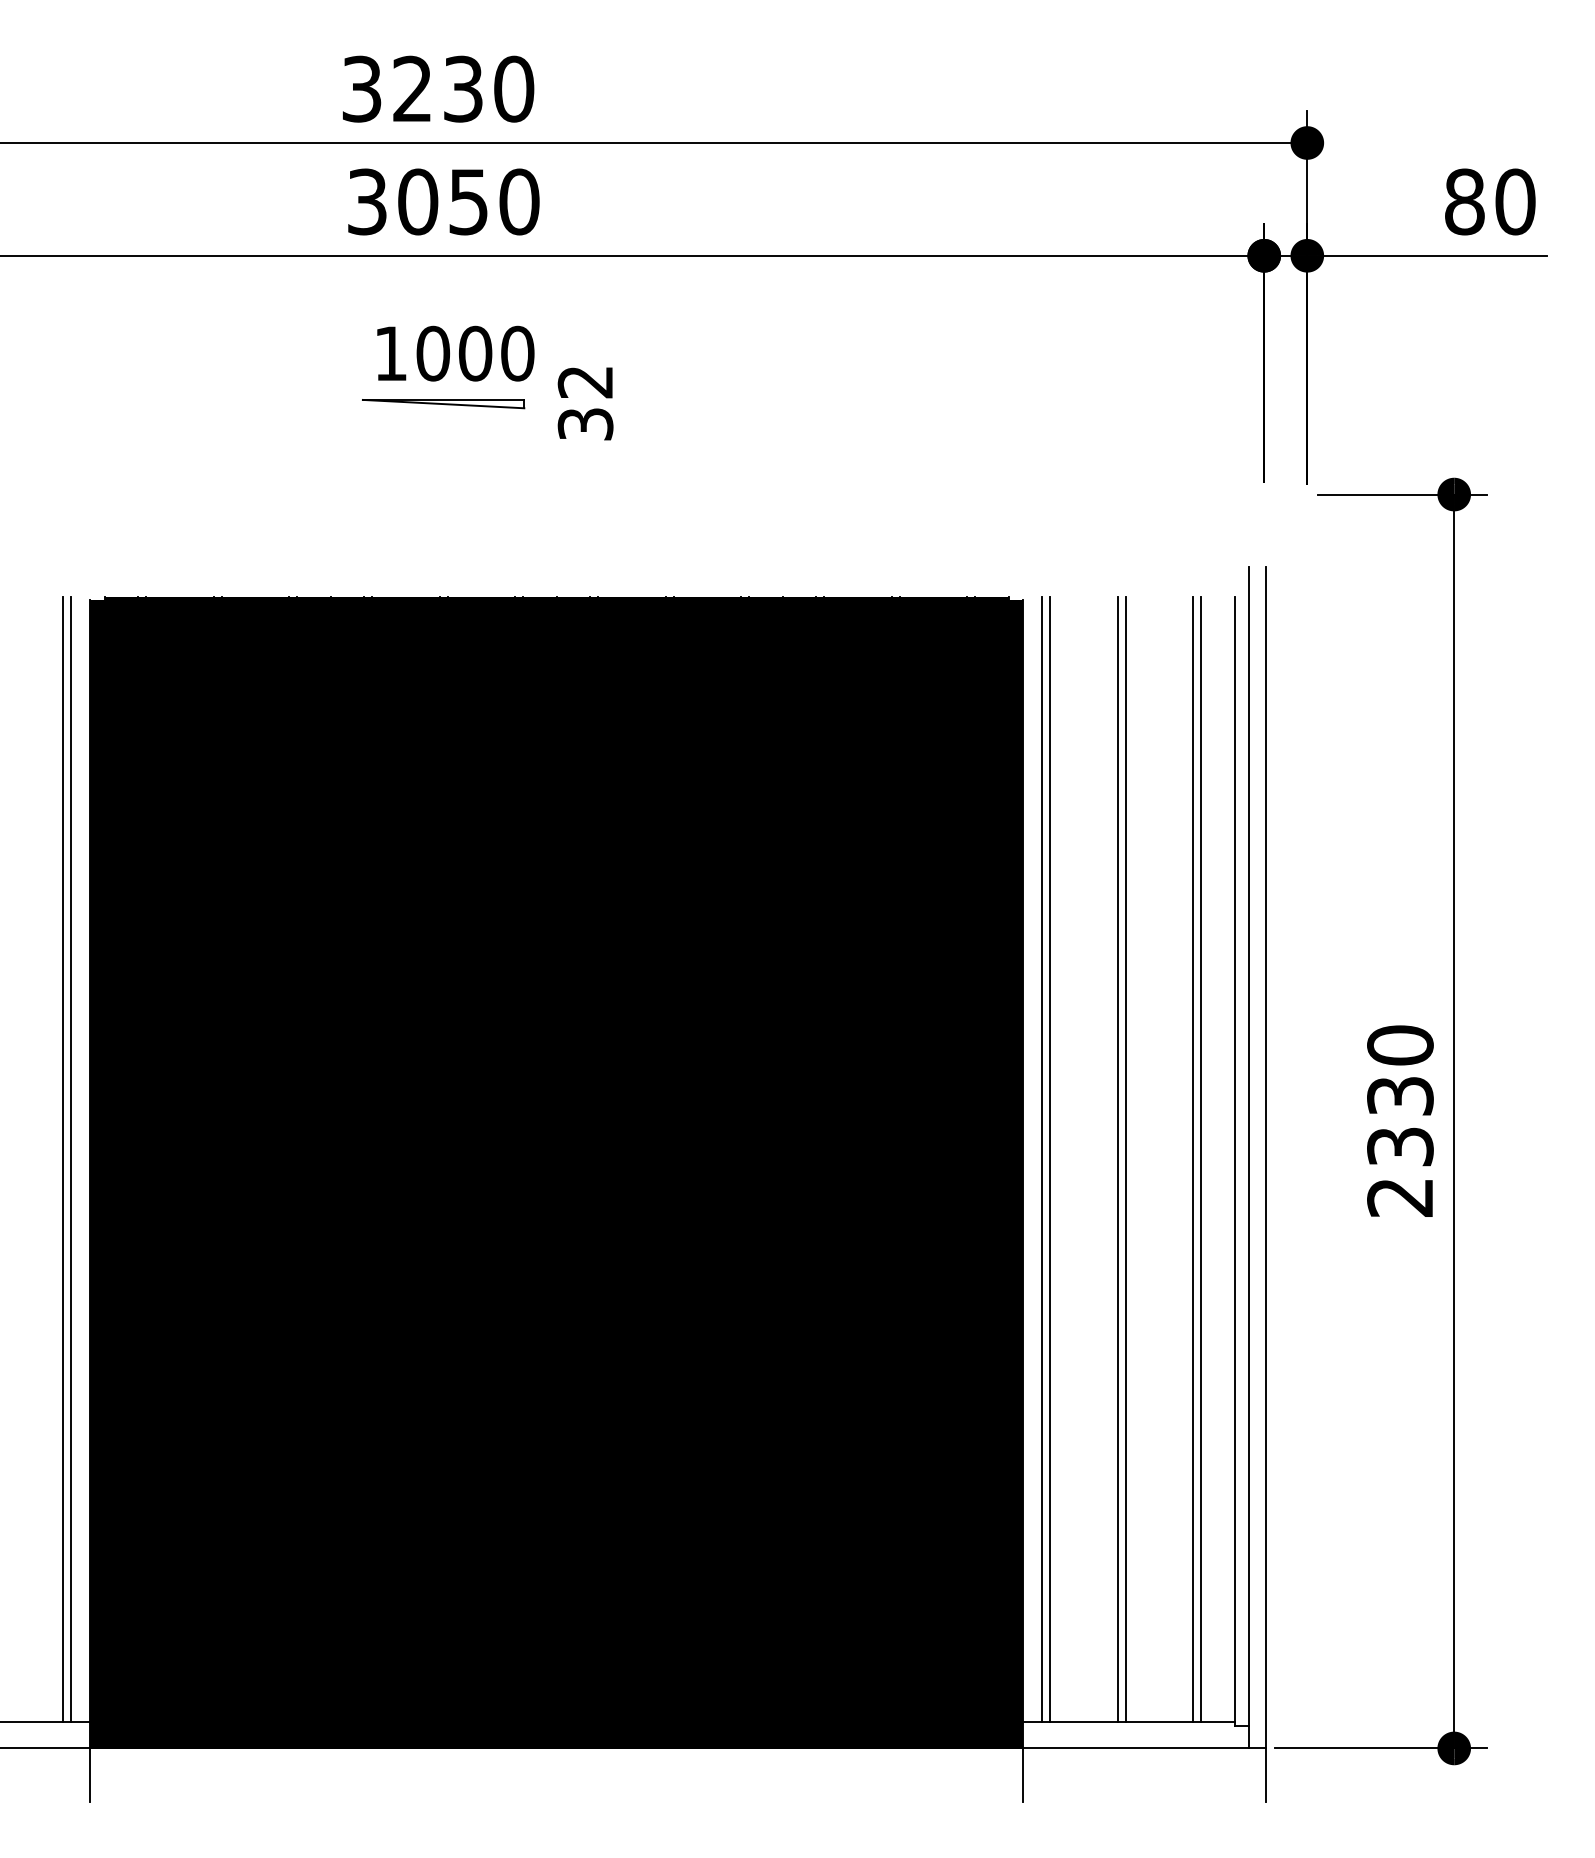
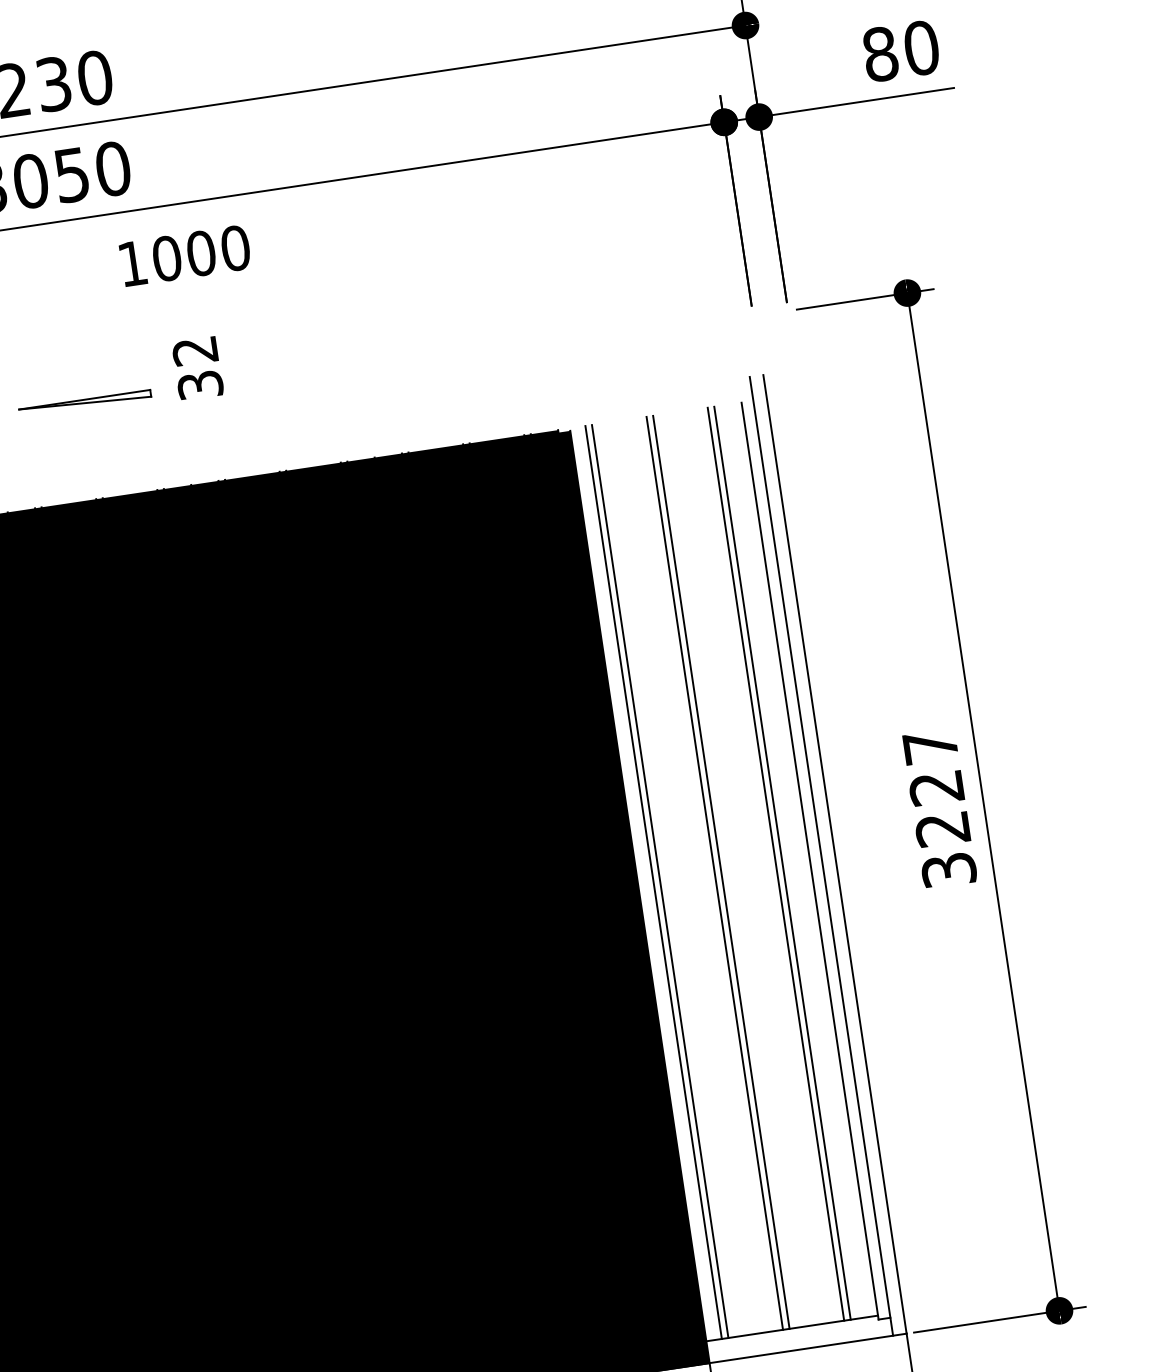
text: (455, 353) -> (185, 255), moved
text: (585, 403) -> (197, 368), moved
part: (443, 404) -> (85, 403), moved
text: (1400, 1120) -> (939, 807), 2330 -> 3227

